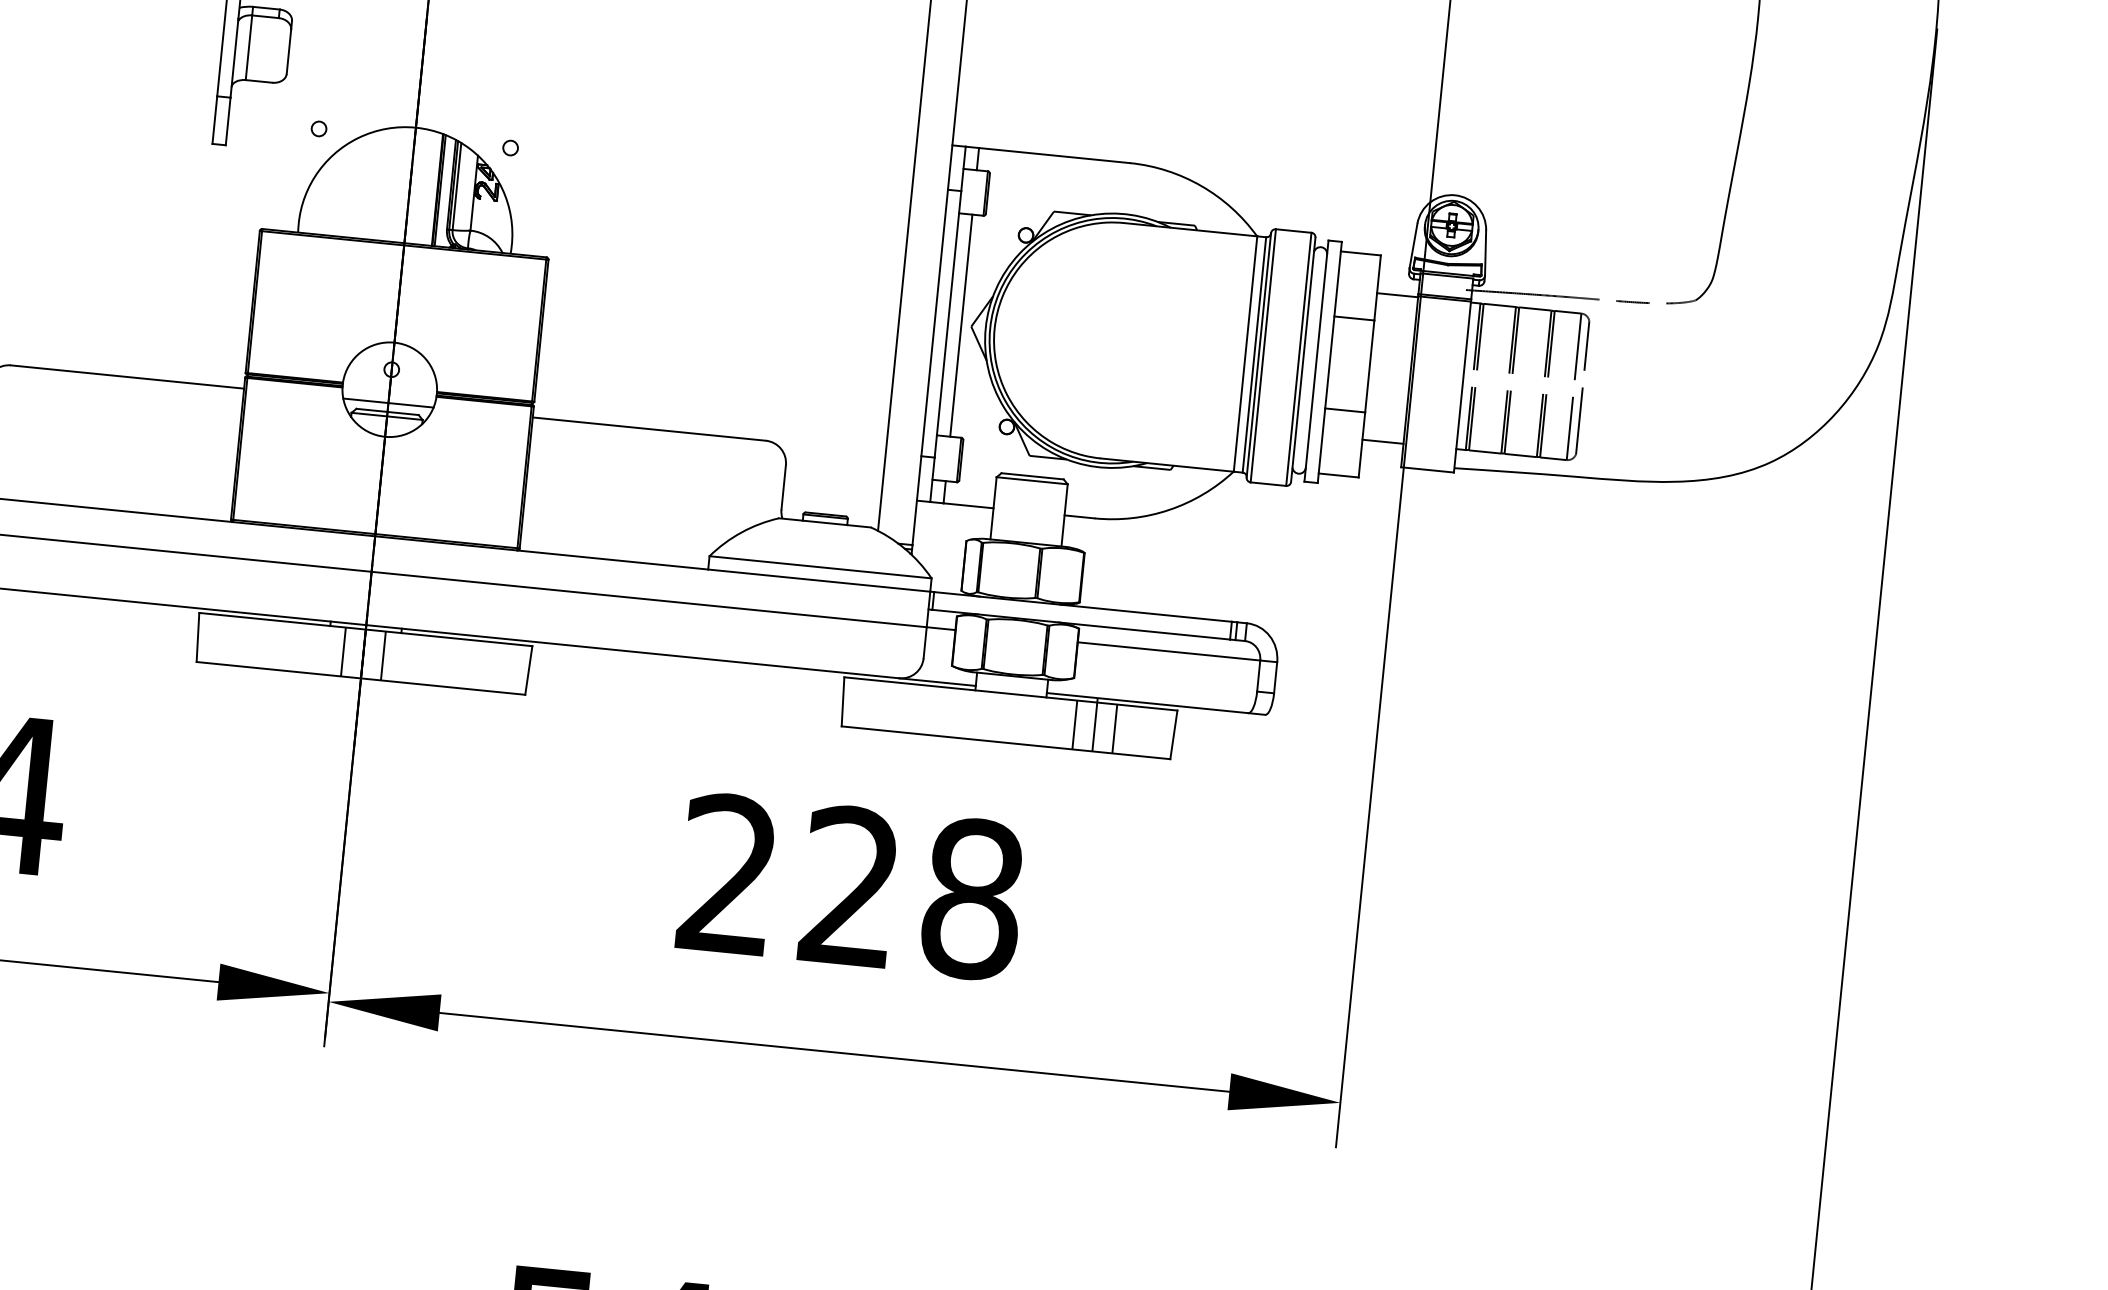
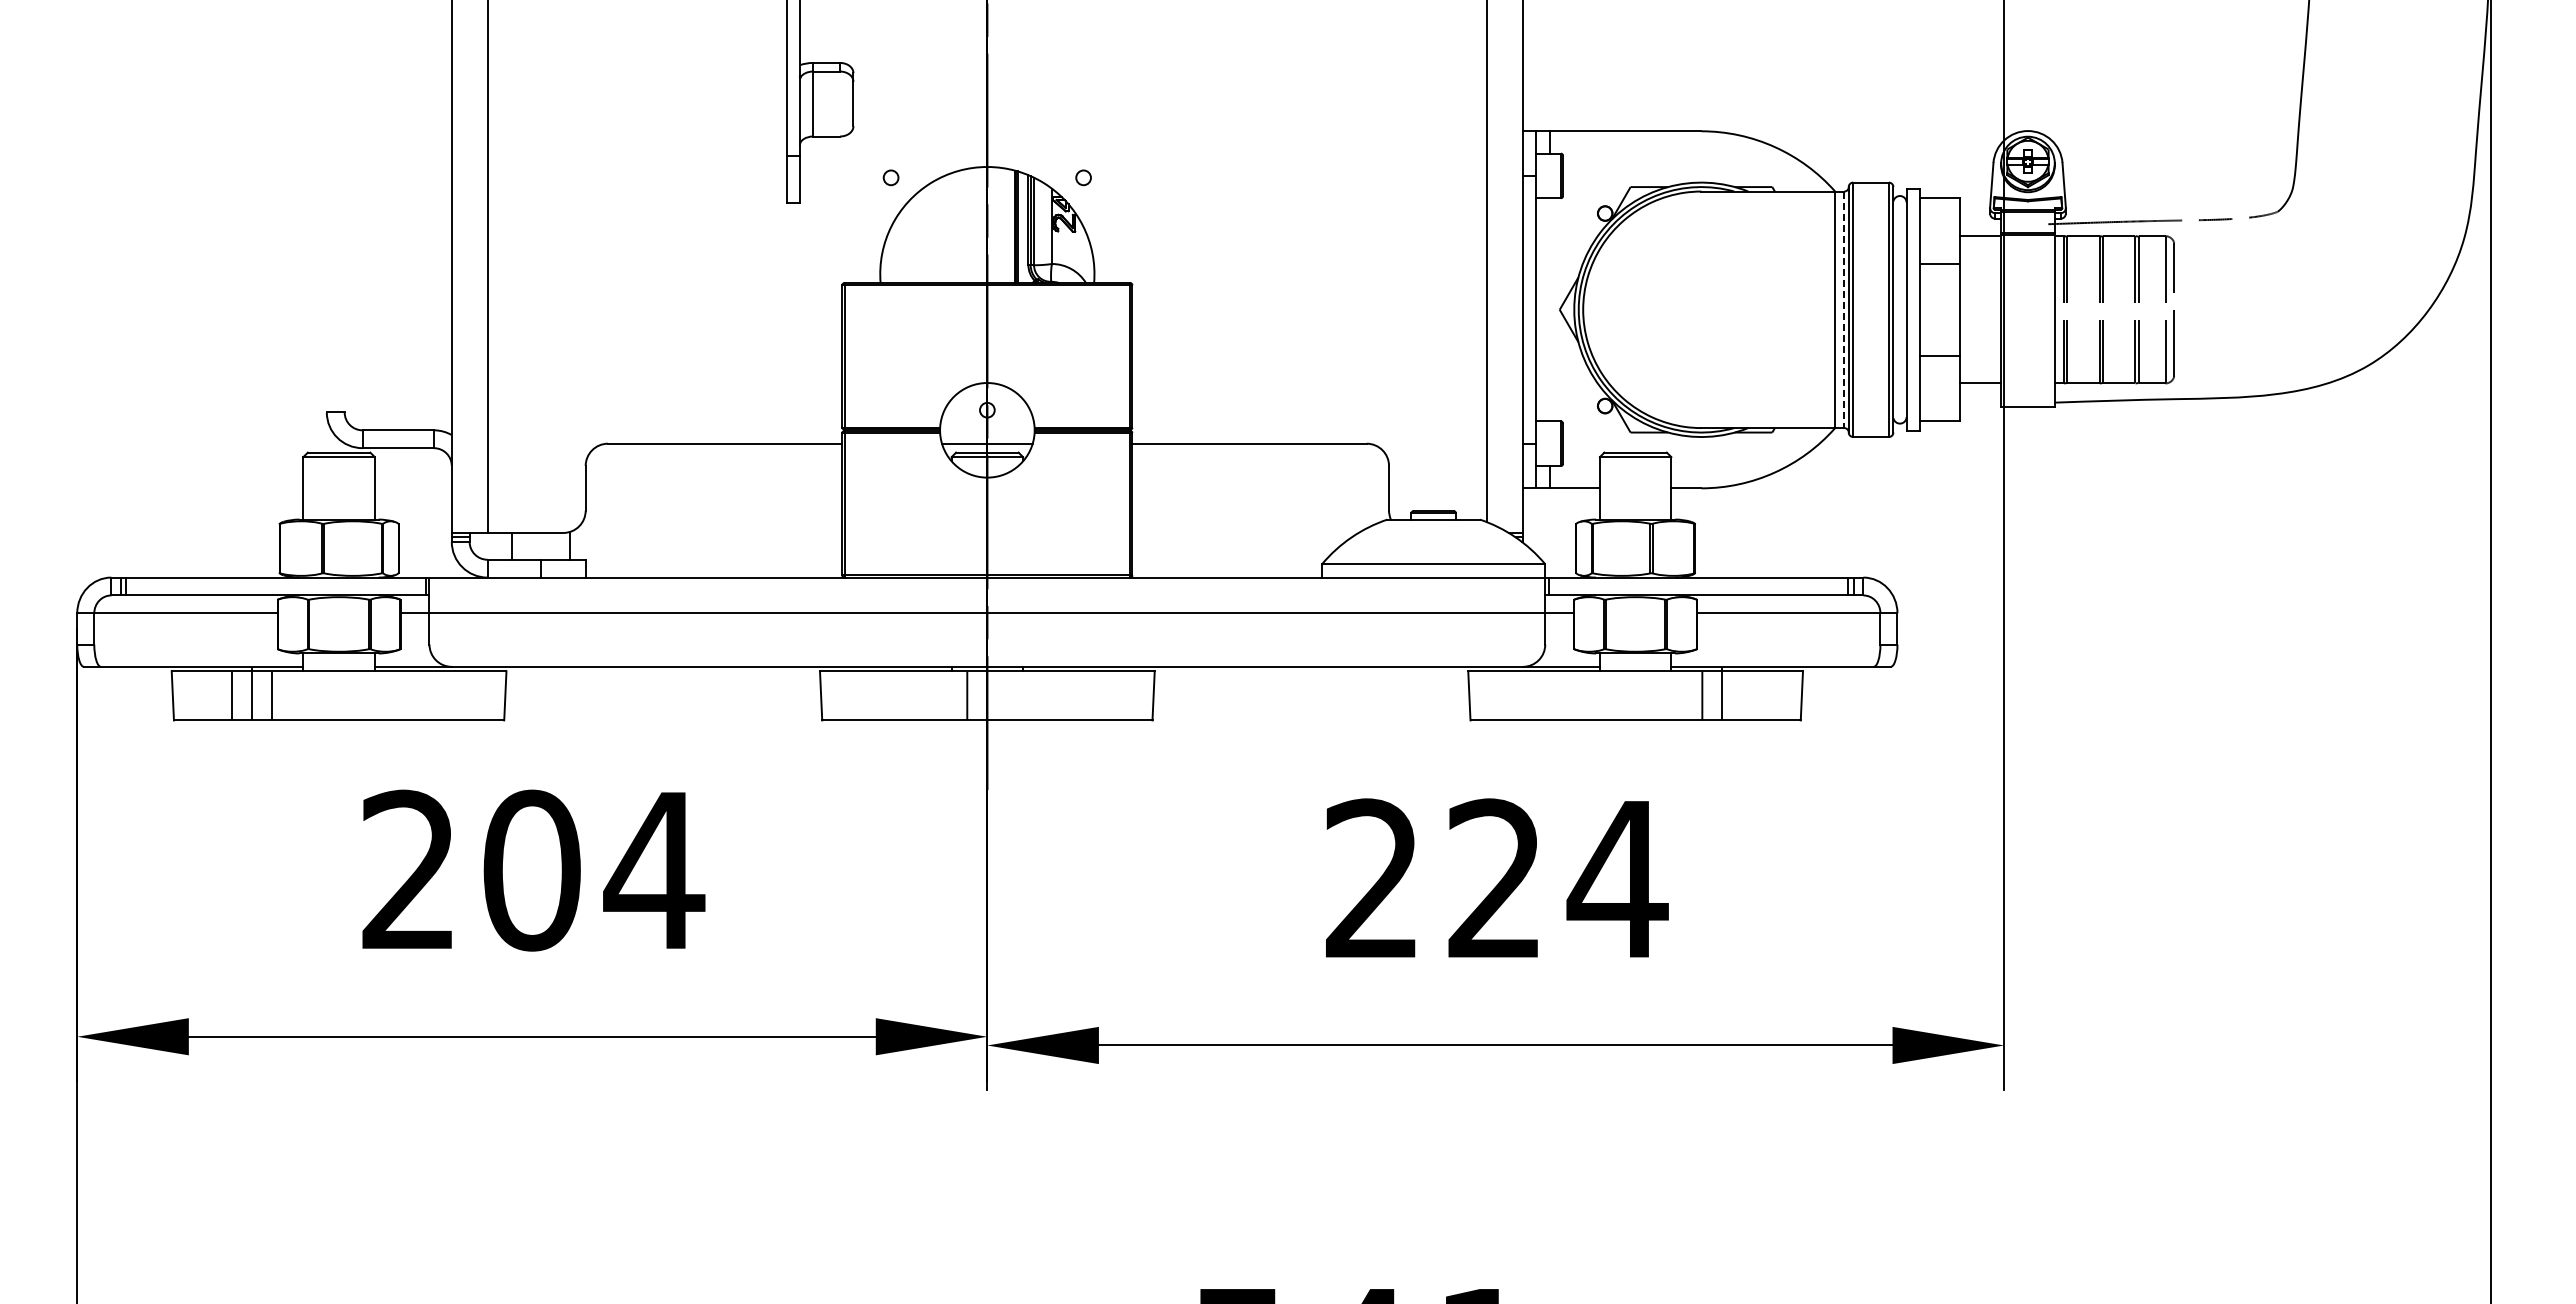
line: (961, 325) -> (1549, 309), removed
line: (1254, 355) -> (1844, 310), solid -> dashed
line: (383, 655) -> (1007, 695), removed
line: (1114, 728) -> (1742, 695), removed
text: (972, 899) -> (1617, 879), 228 -> 224

